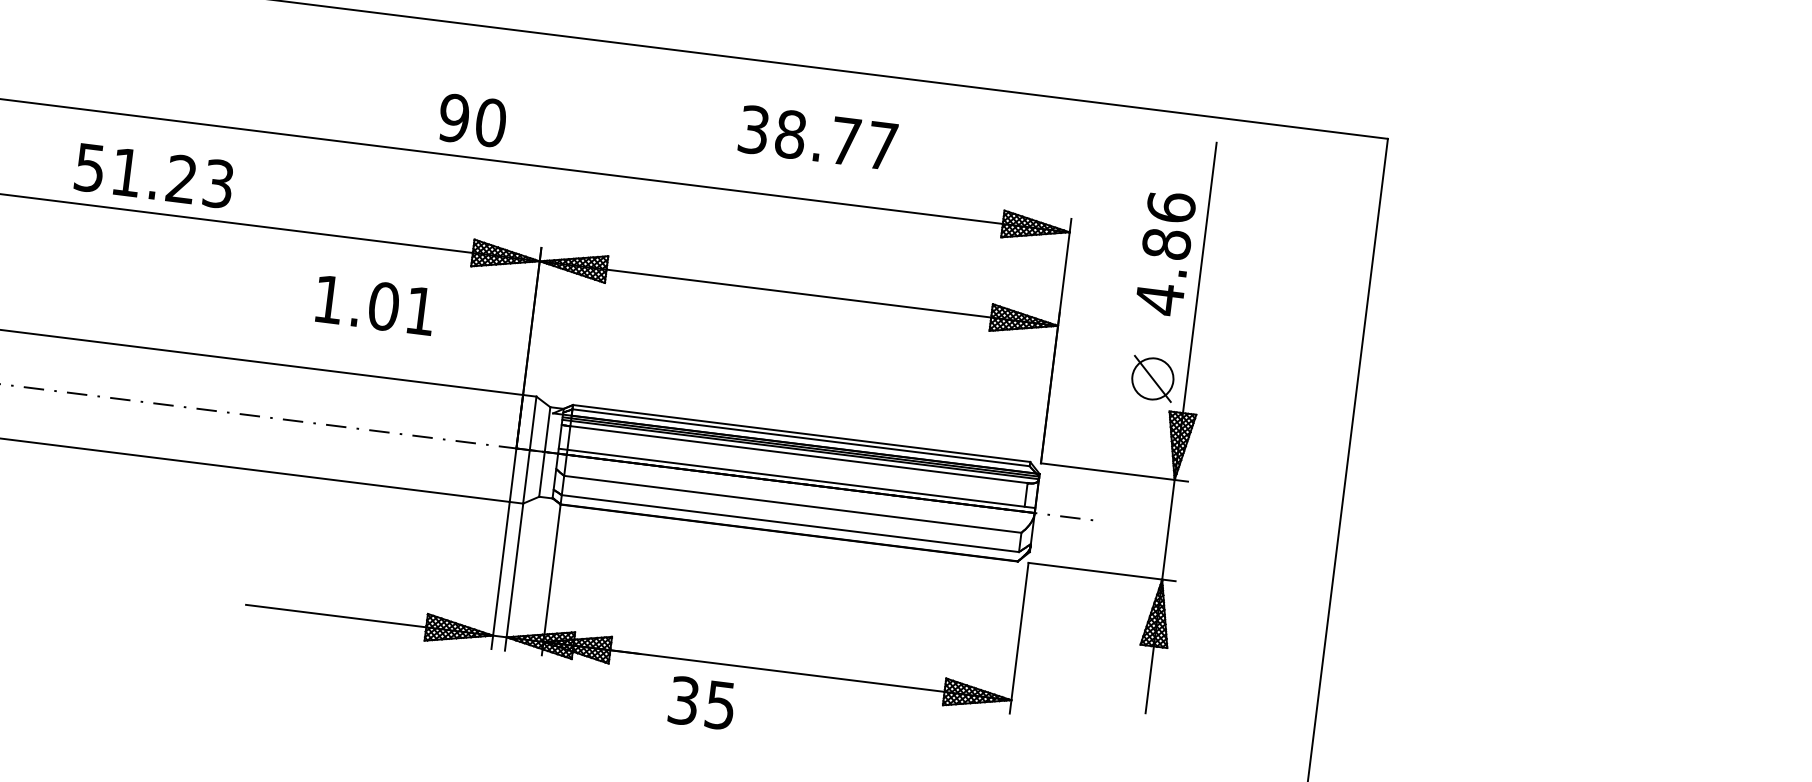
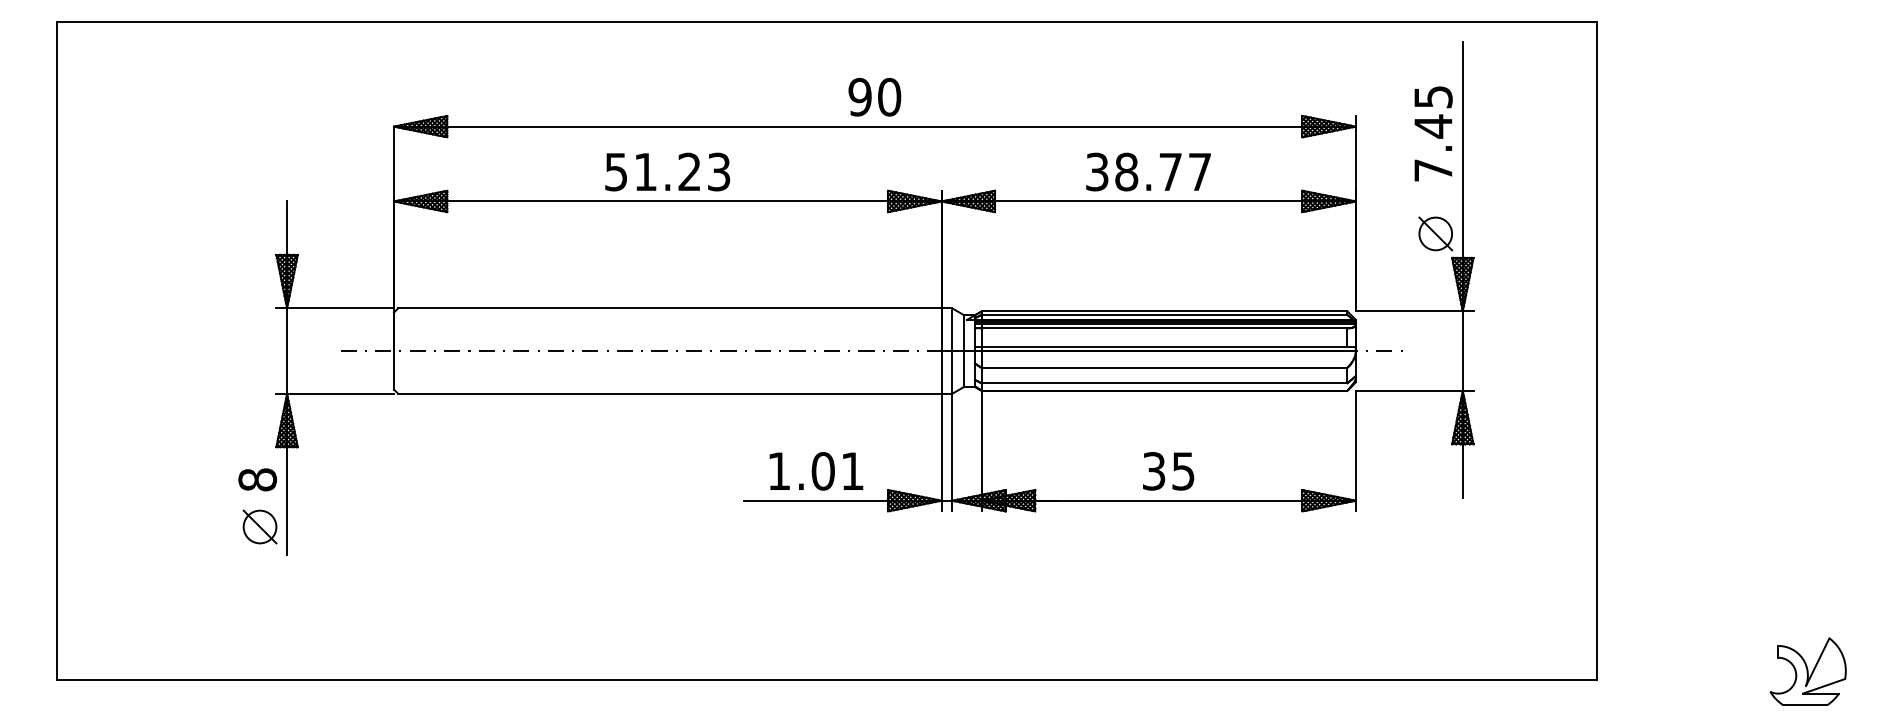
text: (818, 137) -> (1148, 171), moved
text: (154, 175) -> (667, 171), moved
text: (1165, 252) -> (1433, 133), 4.86 -> 7.45
text: (375, 305) -> (816, 471), moved
text: (701, 703) -> (1168, 471), moved

